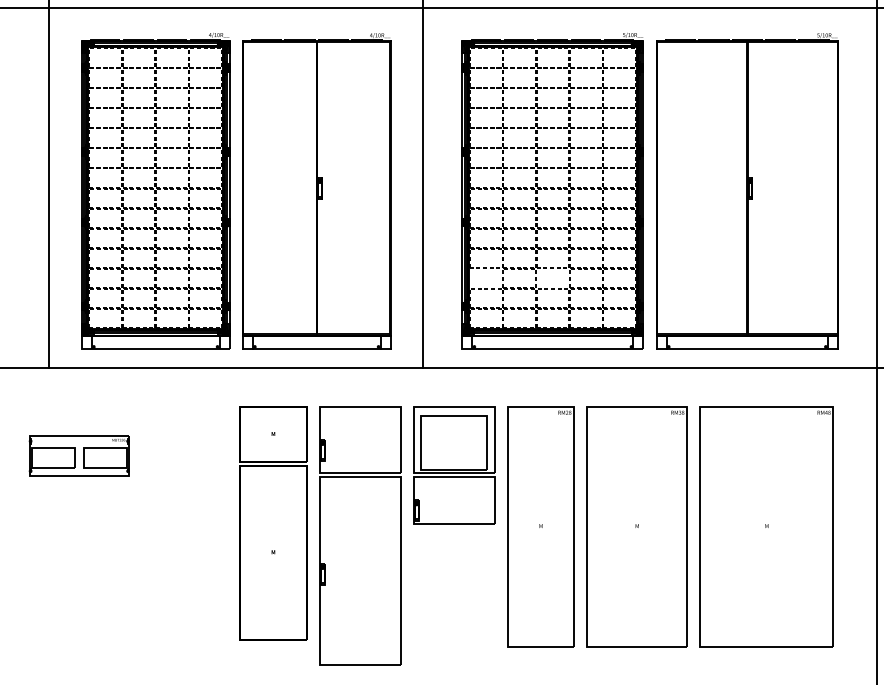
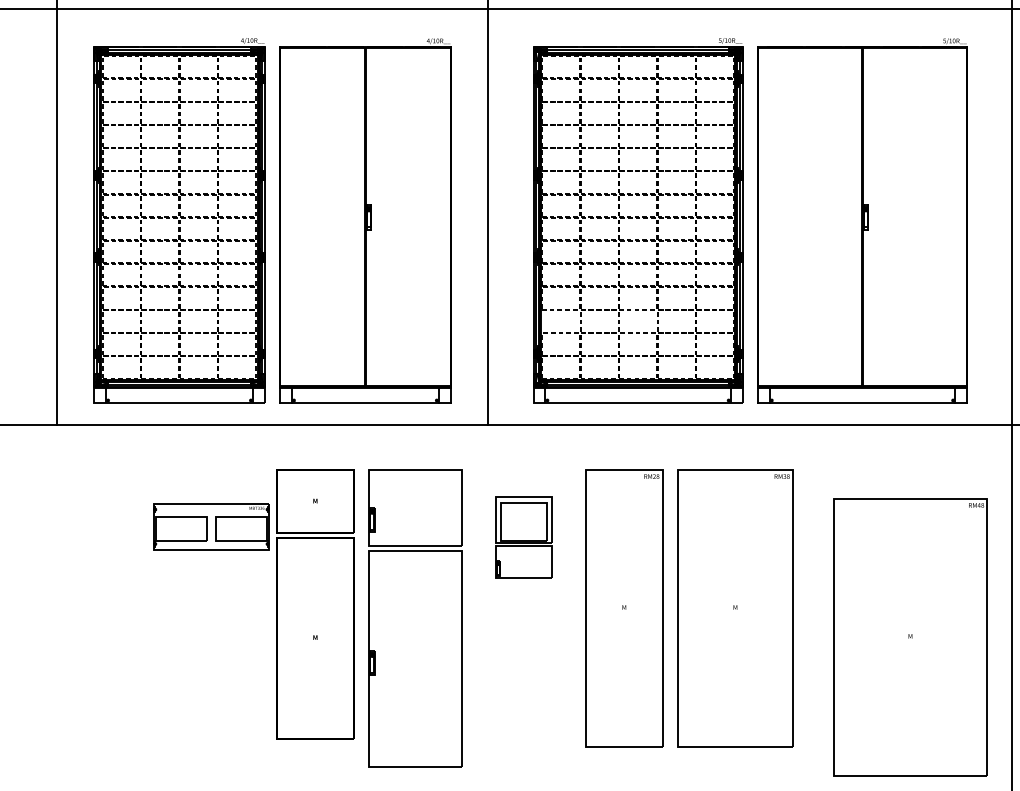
part: (78, 455) -> (210, 525), moved
part: (454, 465) -> (524, 537), size x0.6
part: (766, 526) -> (909, 636), moved

